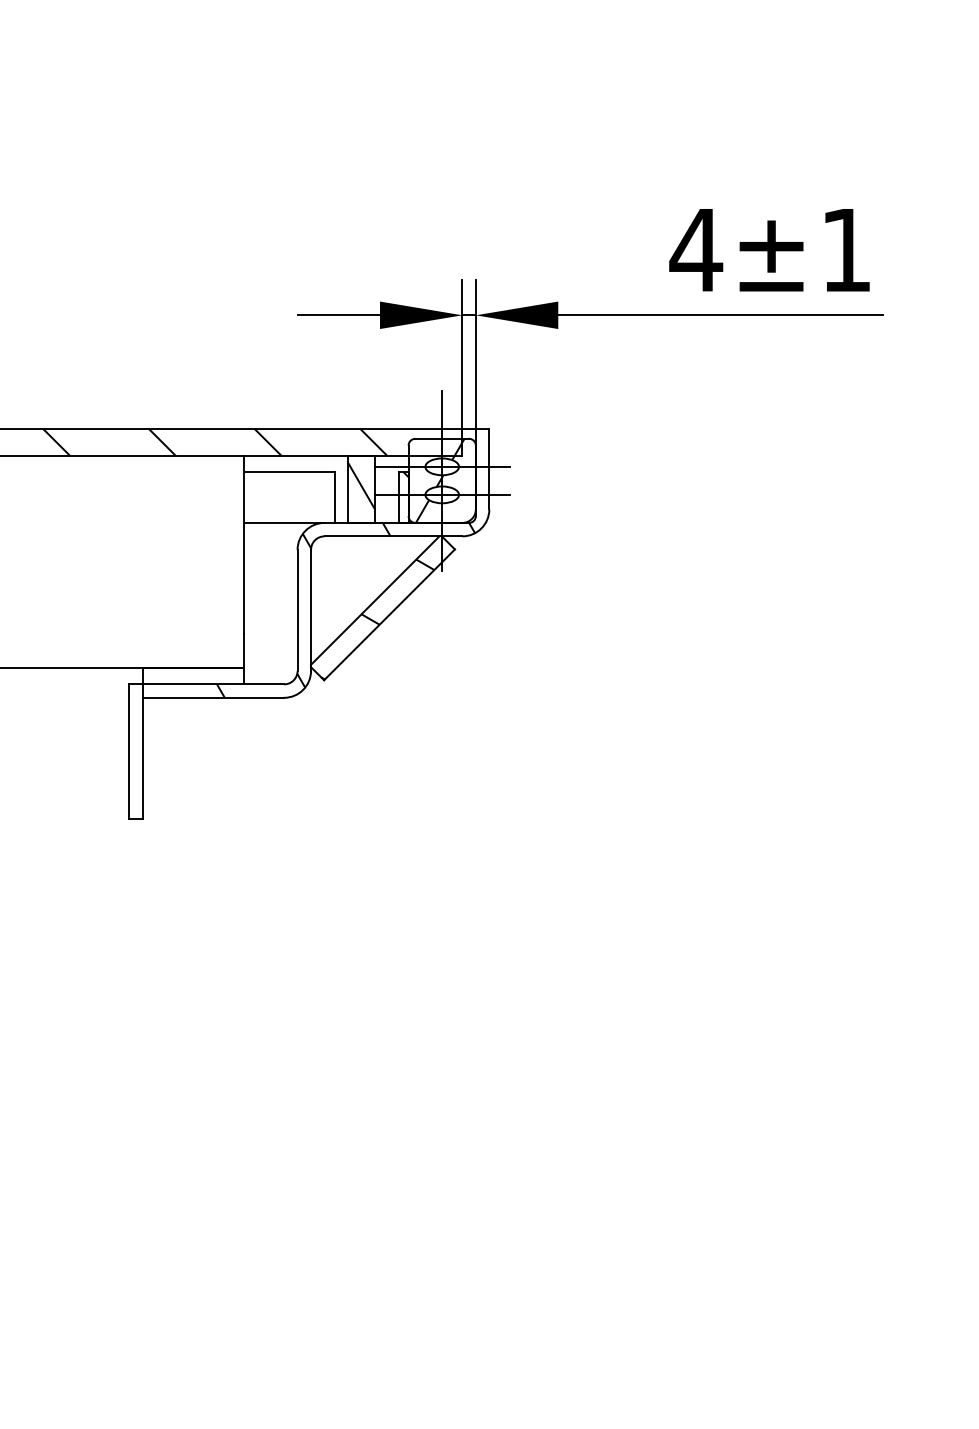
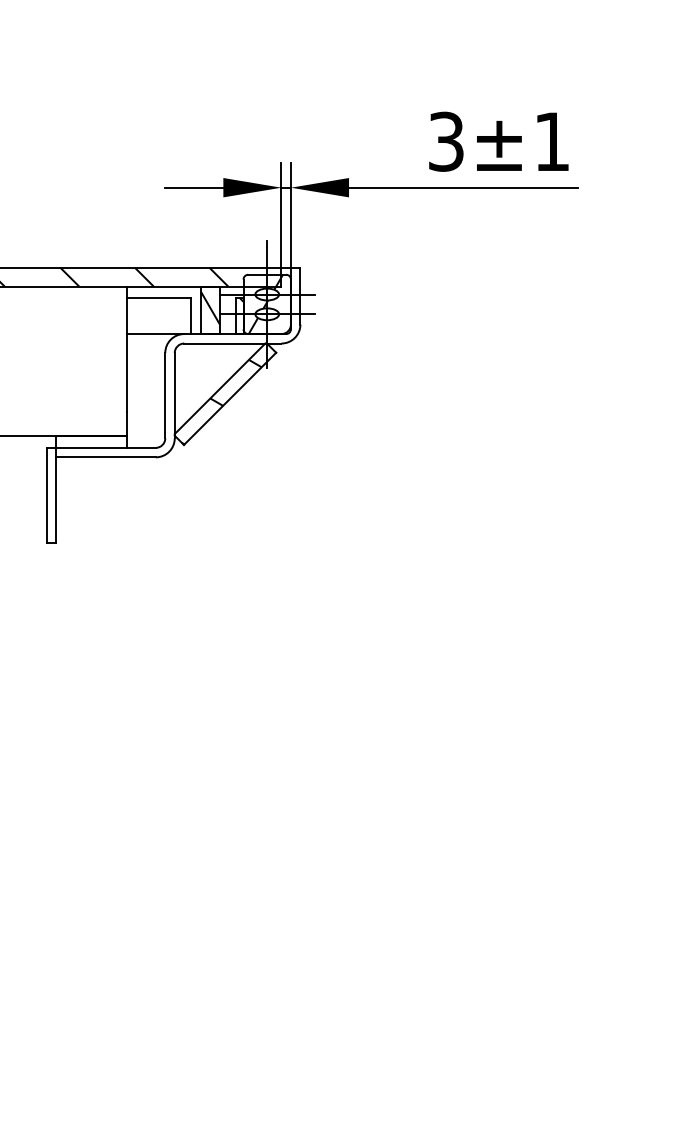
text: (696, 249) -> (446, 141), 4 -> 3
hatch: (346, 610) -> (199, 395), removed

